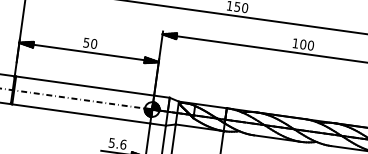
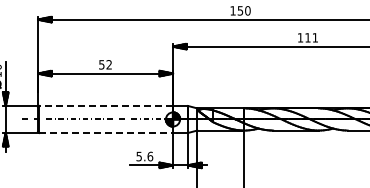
text: (94, 43) -> (109, 64), 50 -> 52
text: (307, 44) -> (311, 37), 100 -> 111
line: (85, 85) -> (106, 105), solid -> dashed
line: (81, 113) -> (106, 132), solid -> dashed

